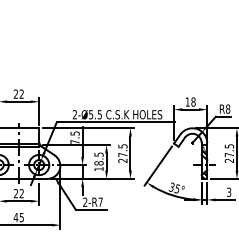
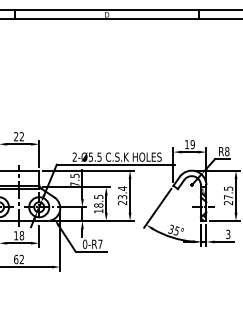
text: (193, 101) -> (192, 144), 18 -> 19
text: (122, 150) -> (122, 192), 27.5 -> 23.4
text: (19, 193) -> (19, 235), 22 -> 18
text: (84, 201) -> (84, 243), 2-R7 -> 0-R7
text: (18, 217) -> (18, 259), 45 -> 62

